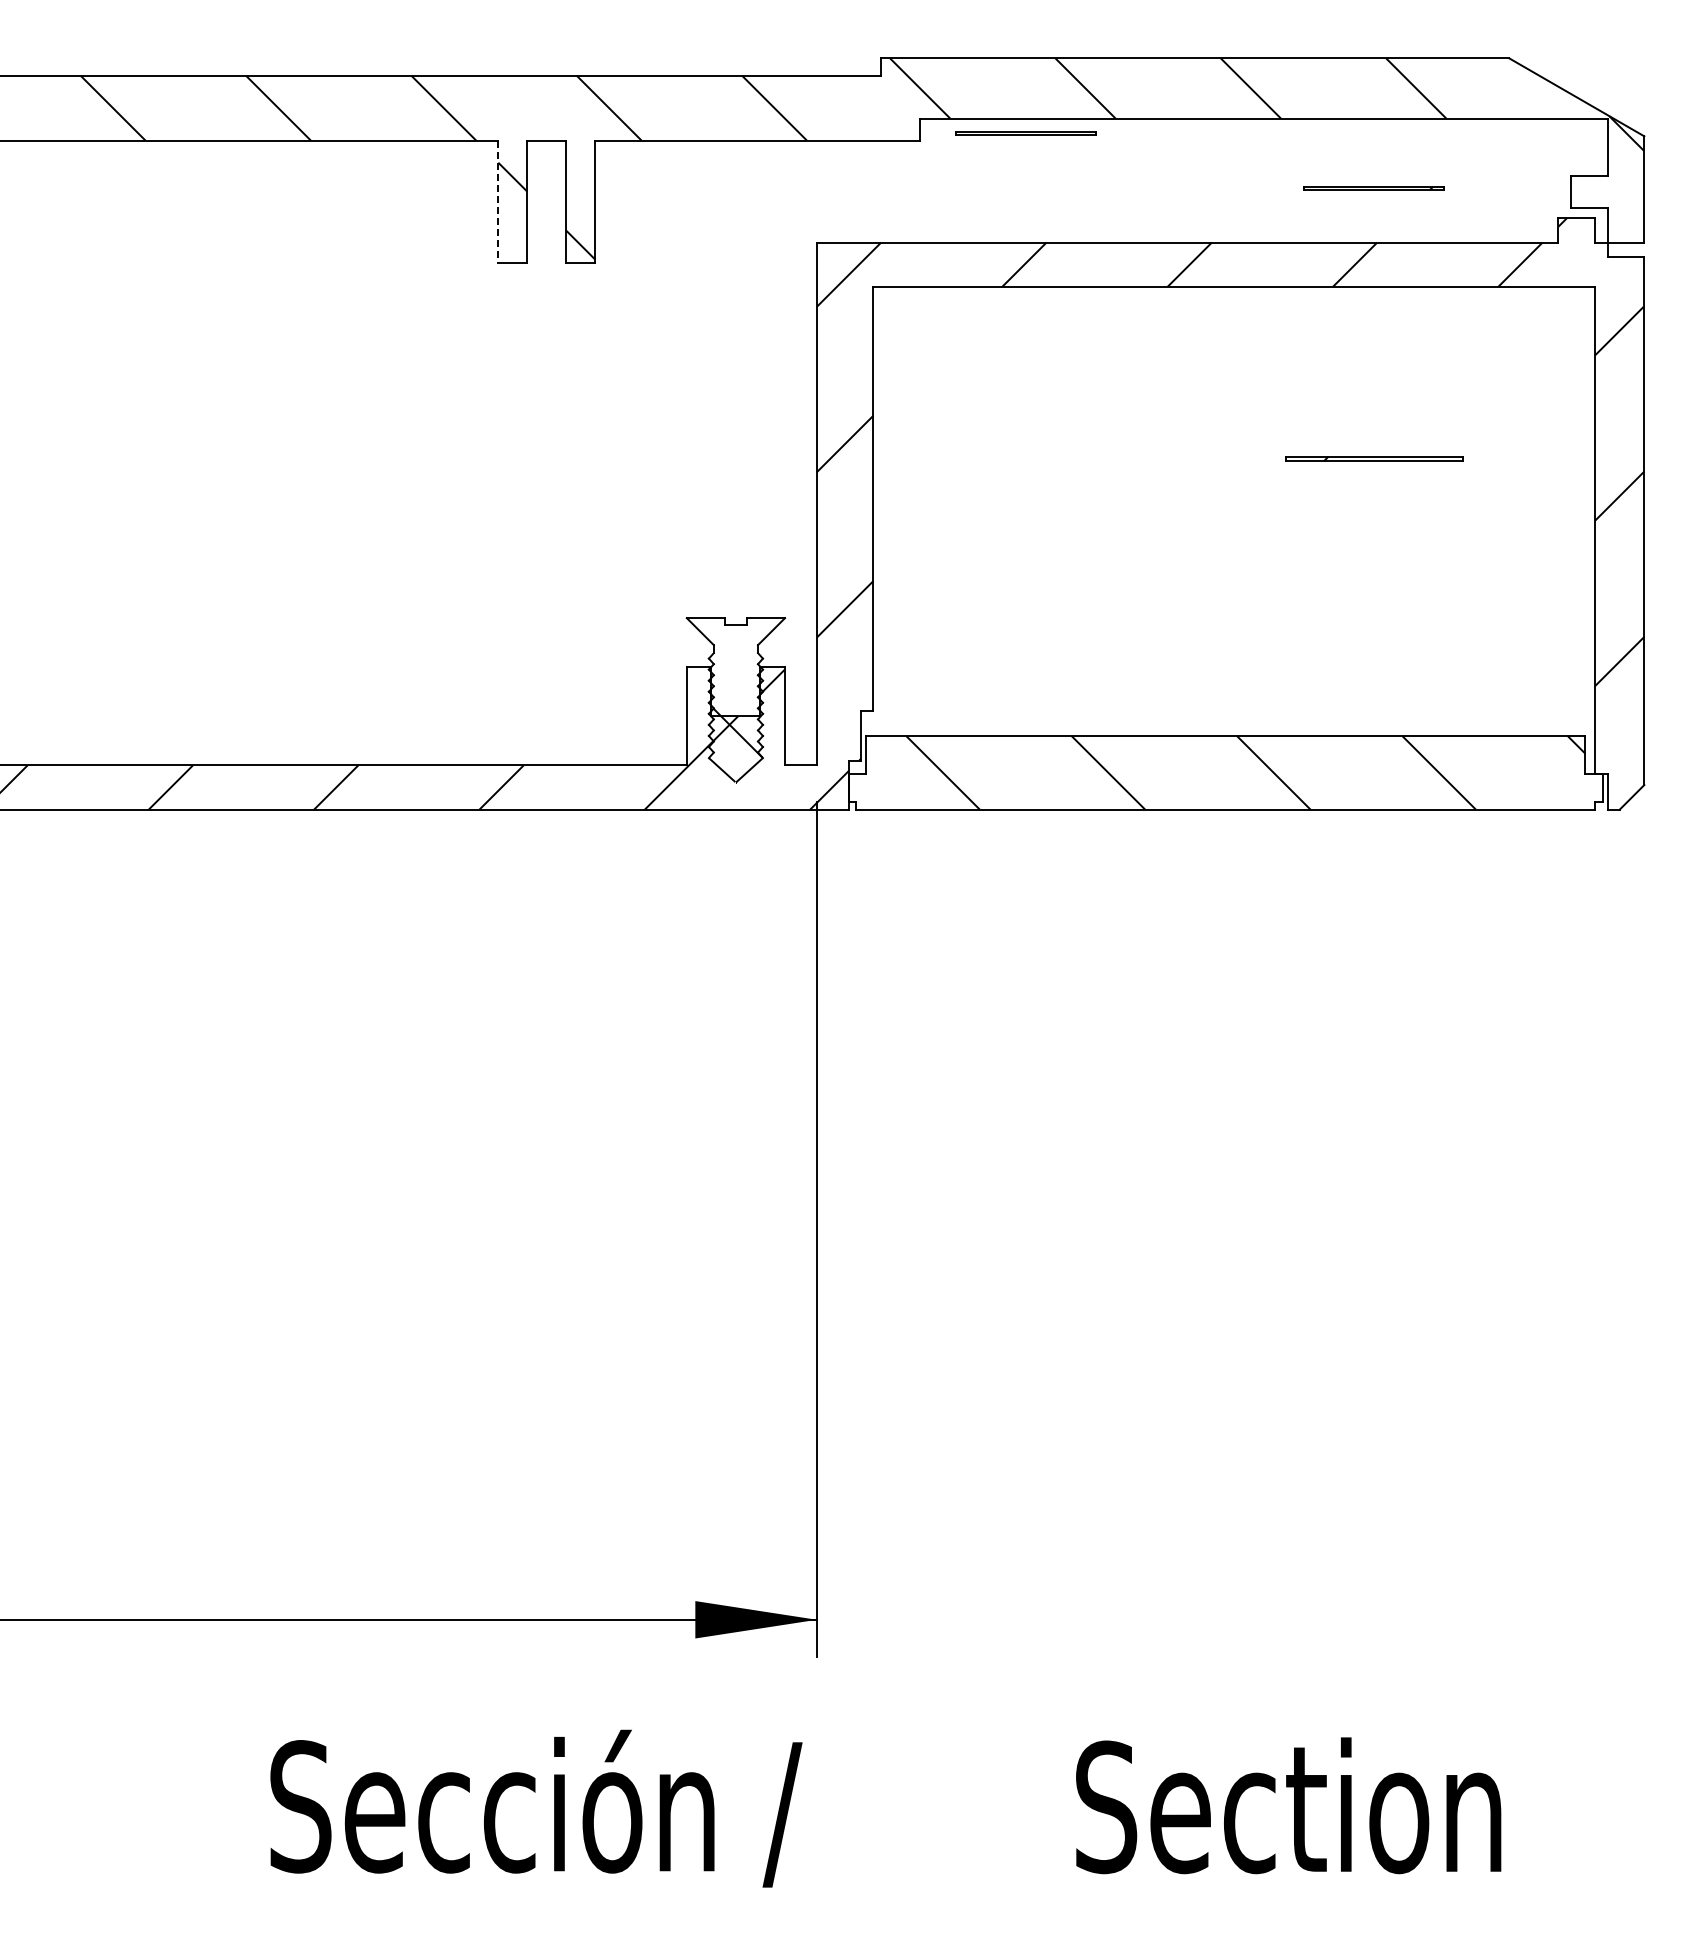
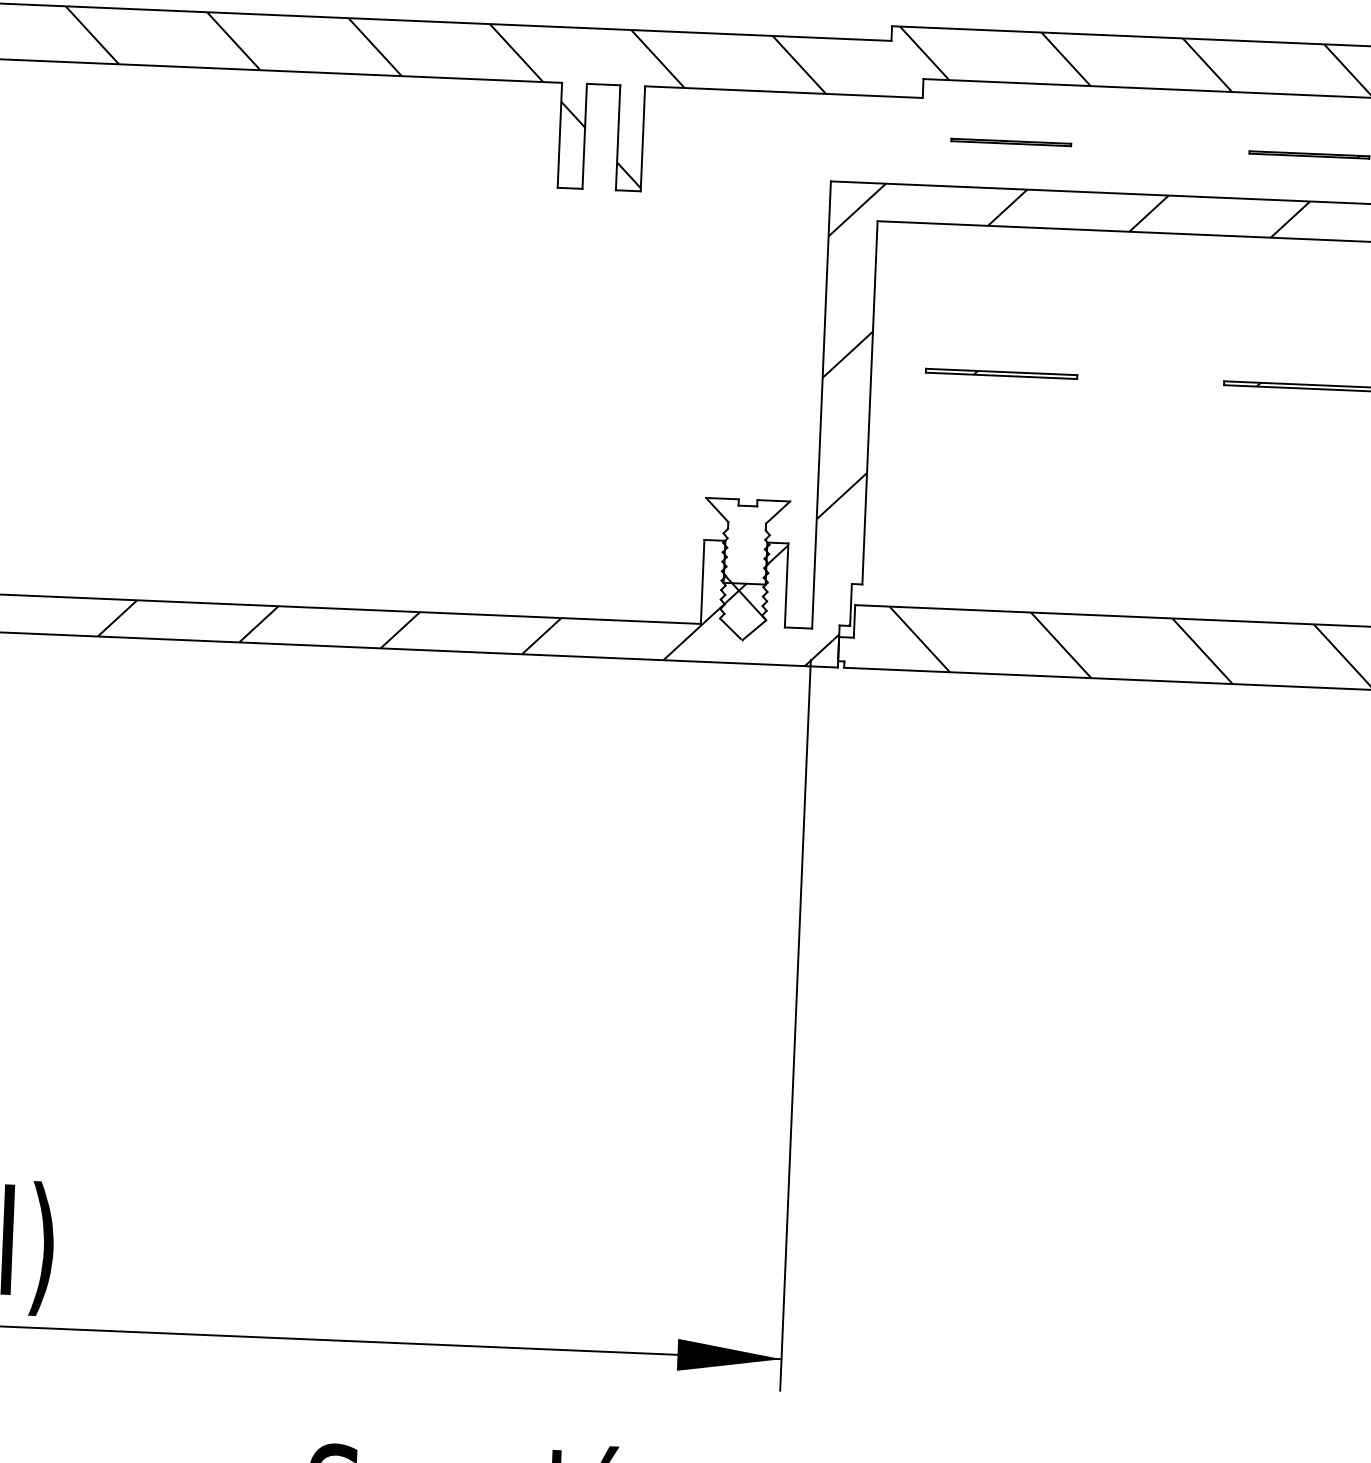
line: (1025, 132) -> (1011, 141), moved
line: (498, 202) -> (560, 135), dashed -> solid
part: (1025, 458) -> (1001, 373), added

